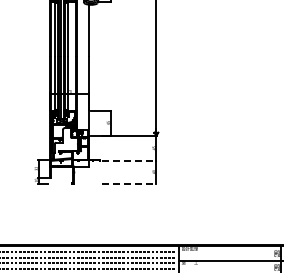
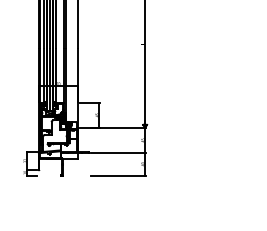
line: (129, 161) -> (118, 153), dashed -> solid
line: (129, 183) -> (118, 175), dashed -> solid

